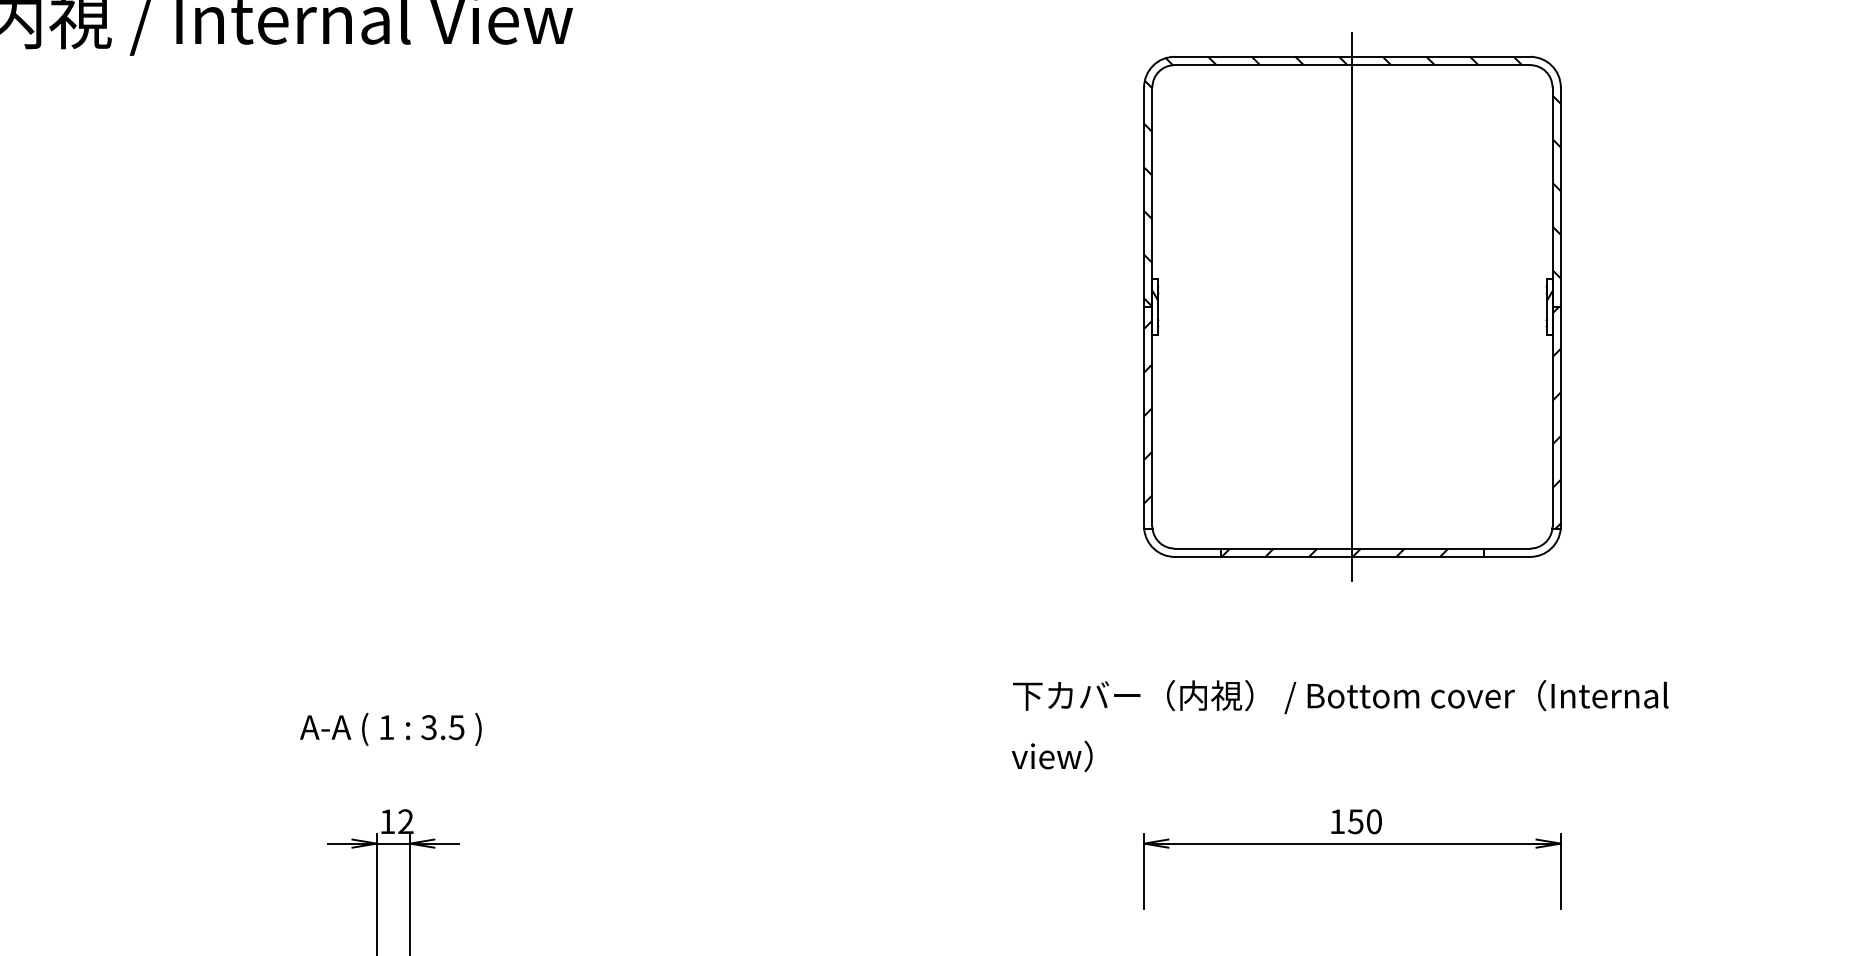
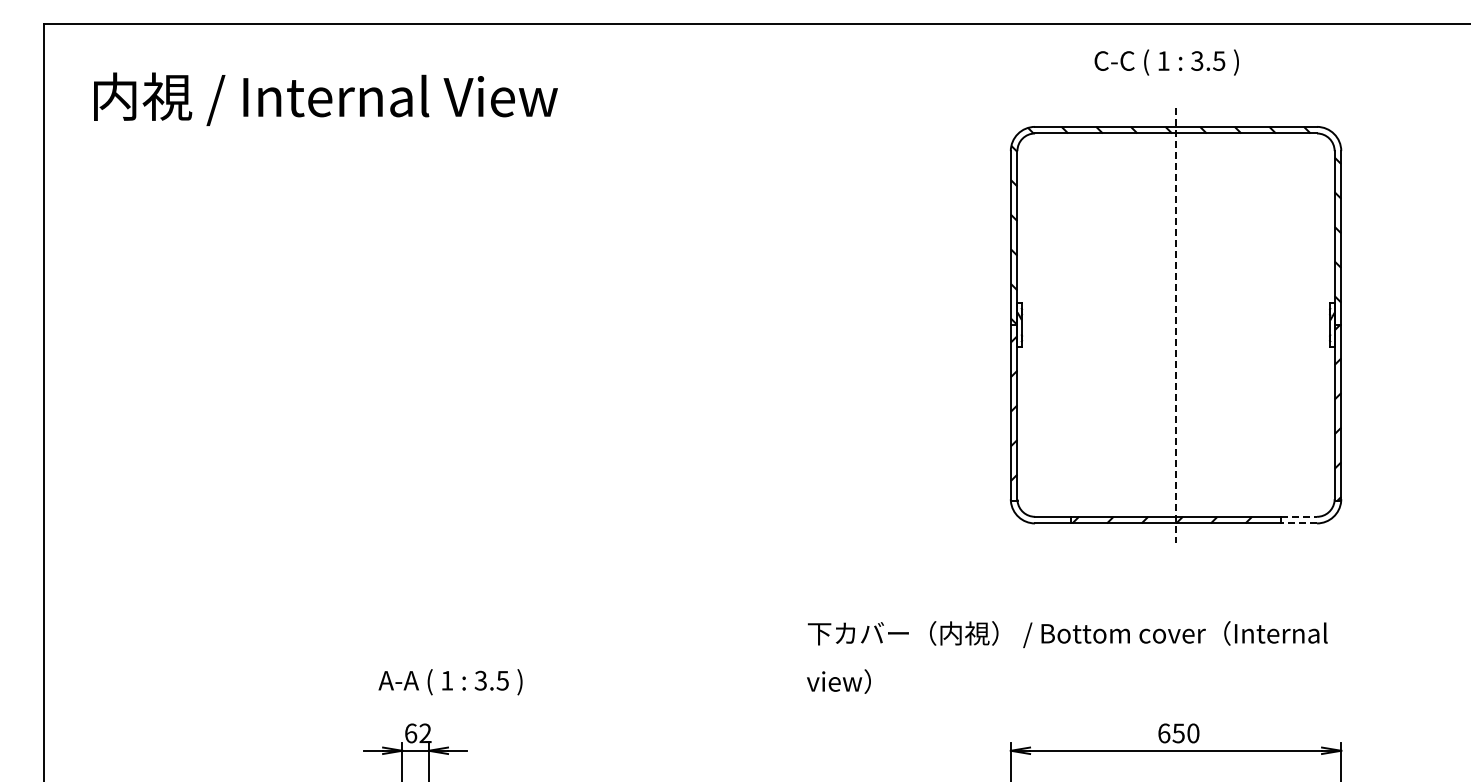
line: (1353, 307) -> (1176, 325), solid -> dashed
line: (1508, 548) -> (1299, 516), solid -> dashed
line: (1506, 556) -> (1298, 523), solid -> dashed
text: (1340, 725) -> (1067, 657), moved
text: (390, 729) -> (450, 682), moved
text: (388, 821) -> (411, 733), 12 -> 62
text: (1337, 821) -> (1164, 733), 150 -> 650

